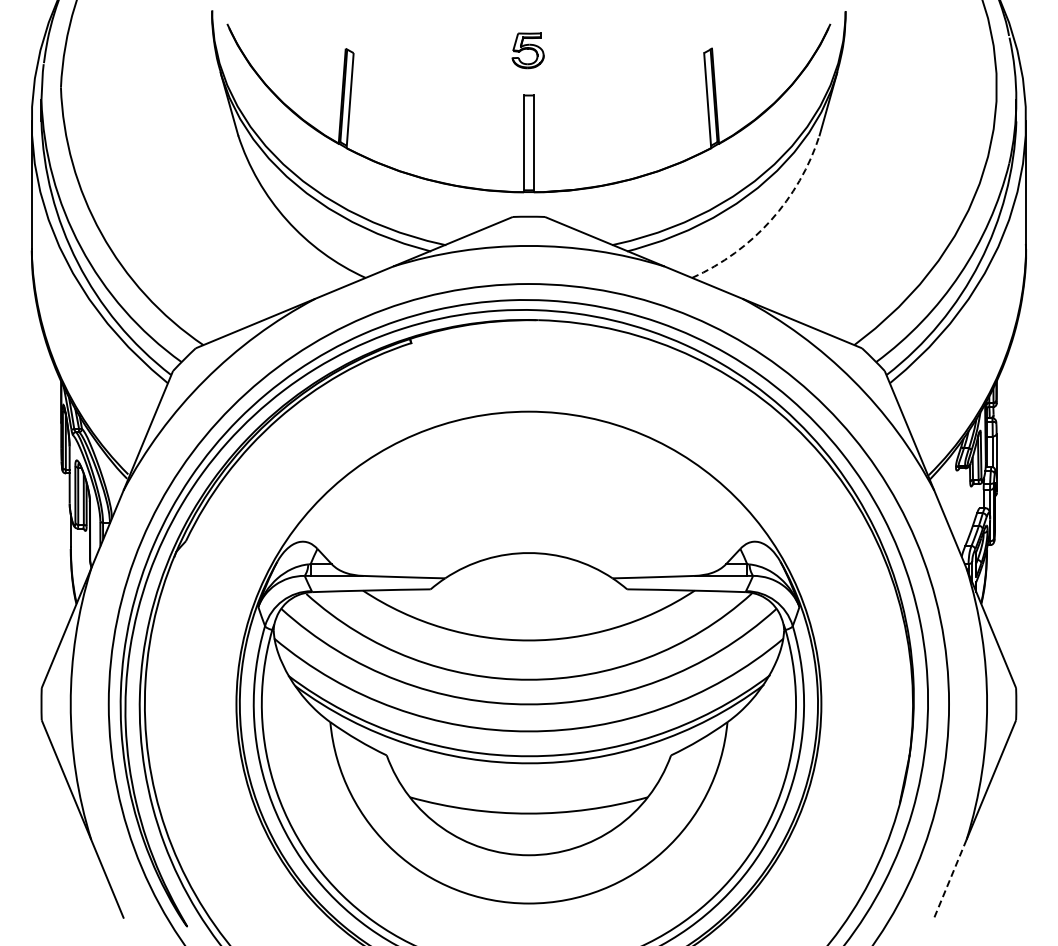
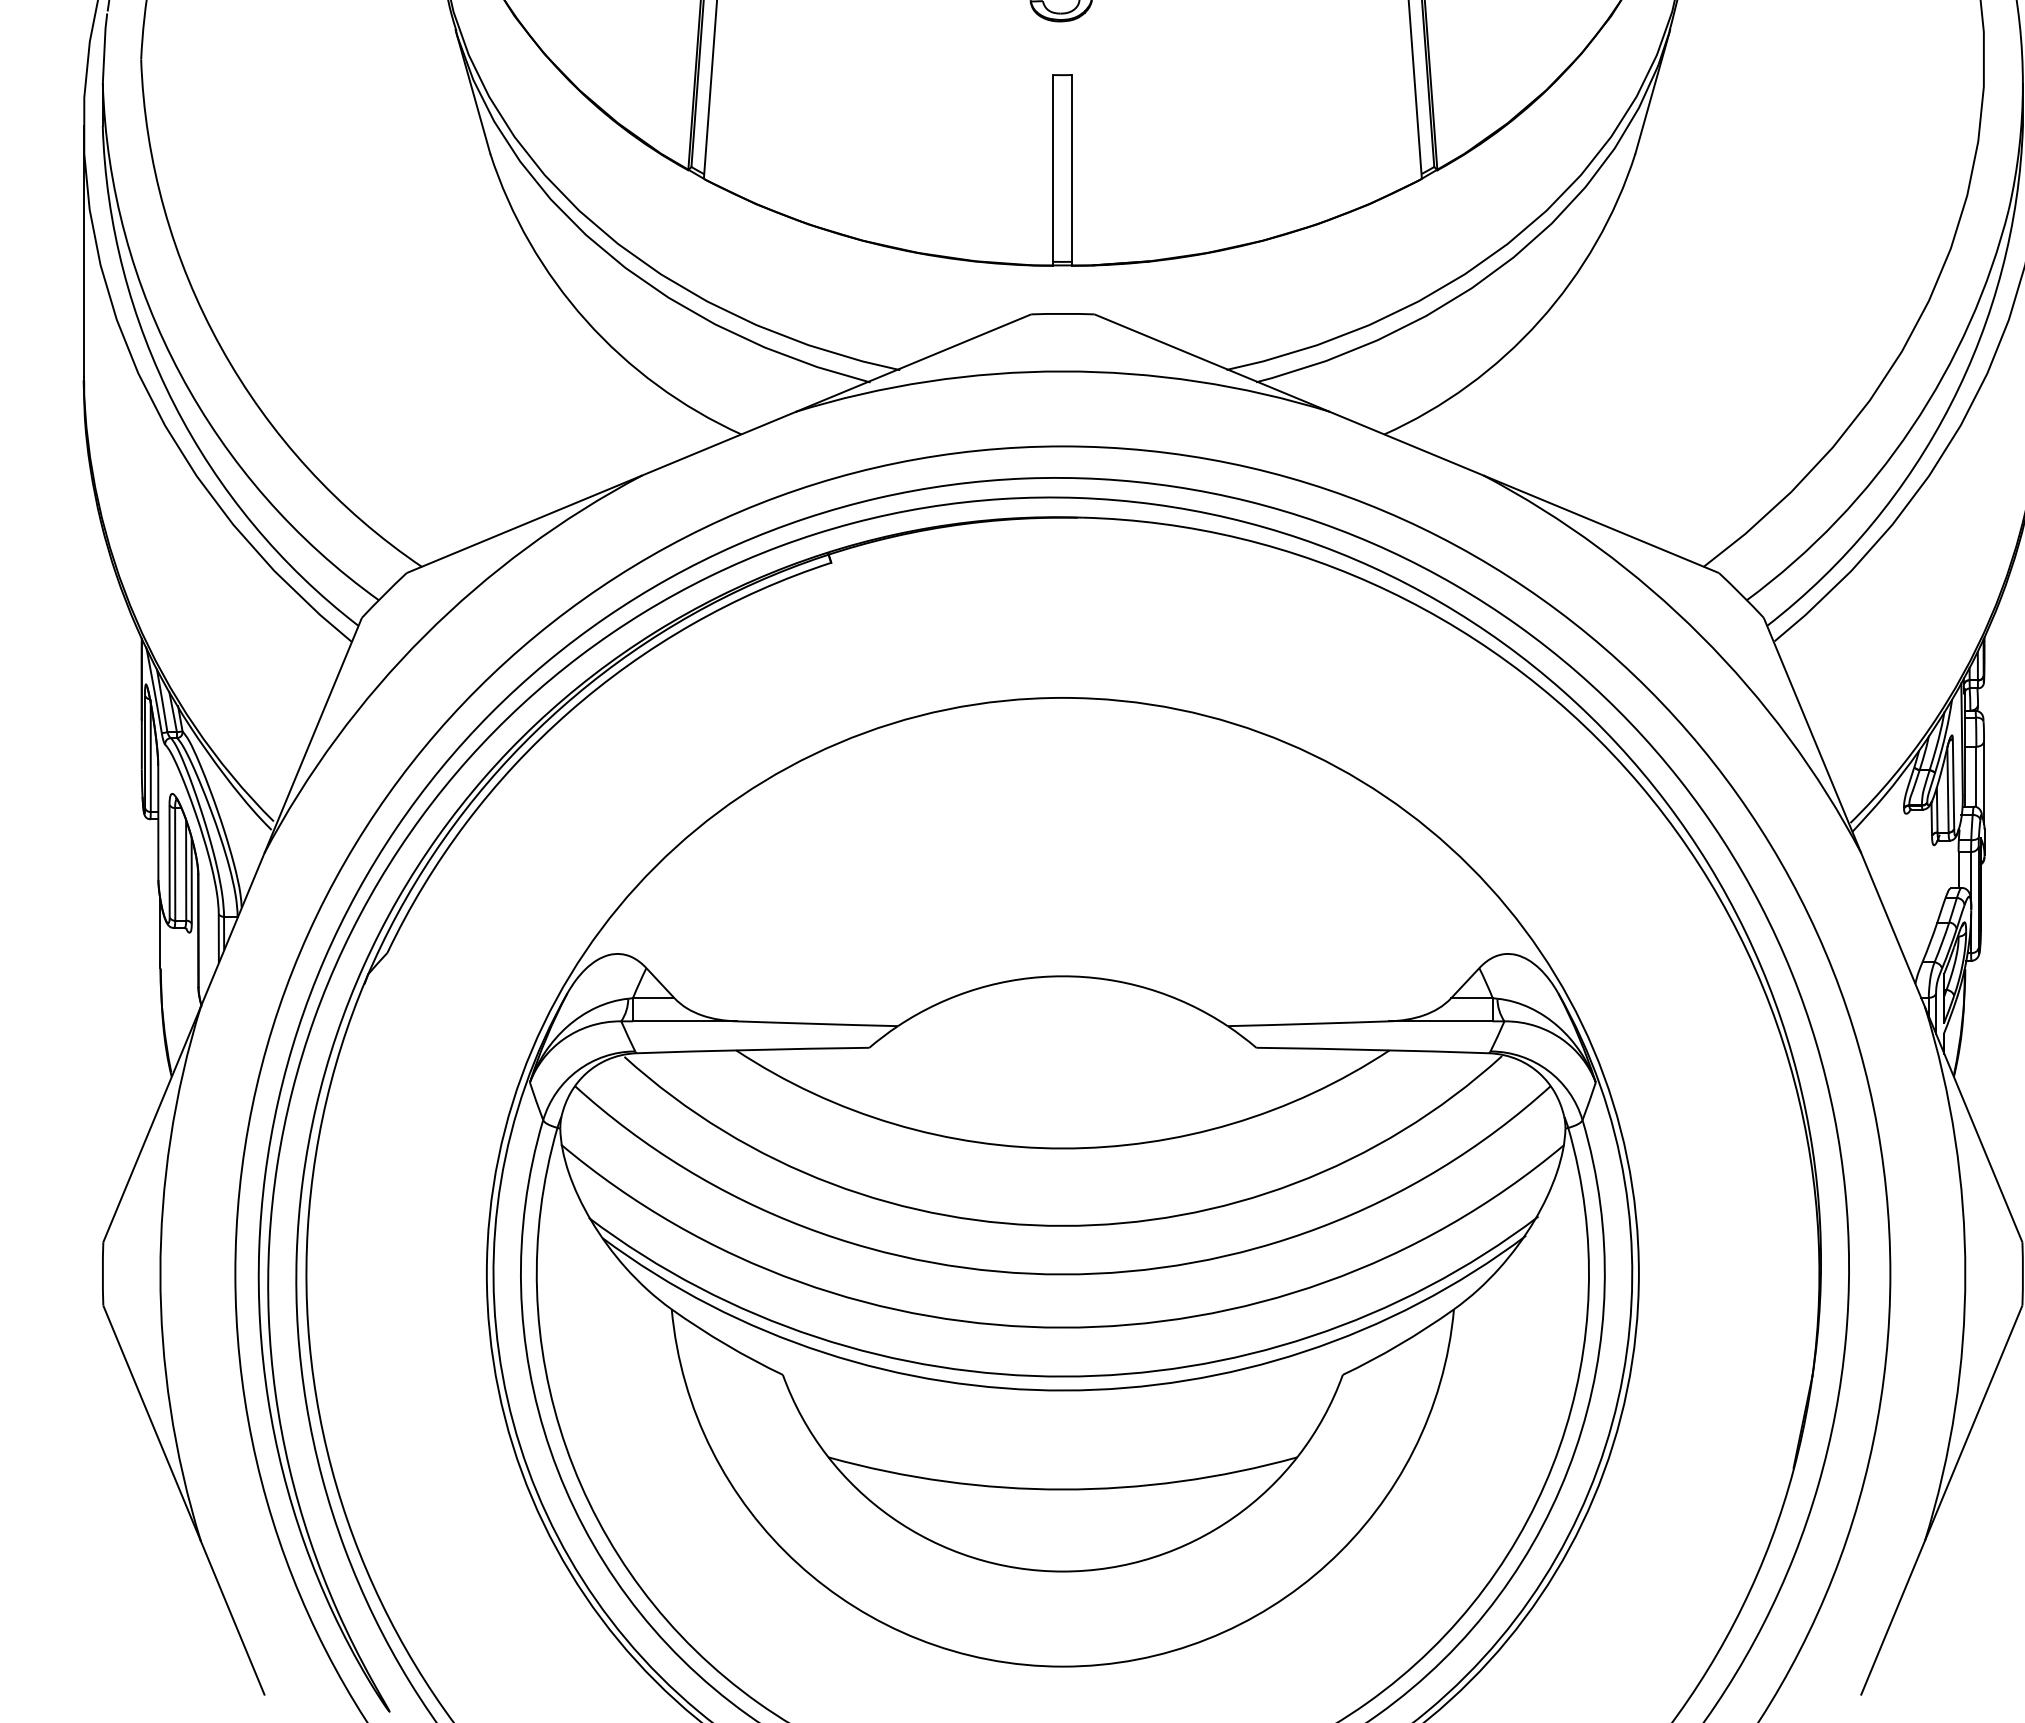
arc: (771, 220) -> (1540, 321), dashed -> solid
line: (950, 879) -> (1893, 1619), dashed -> solid

